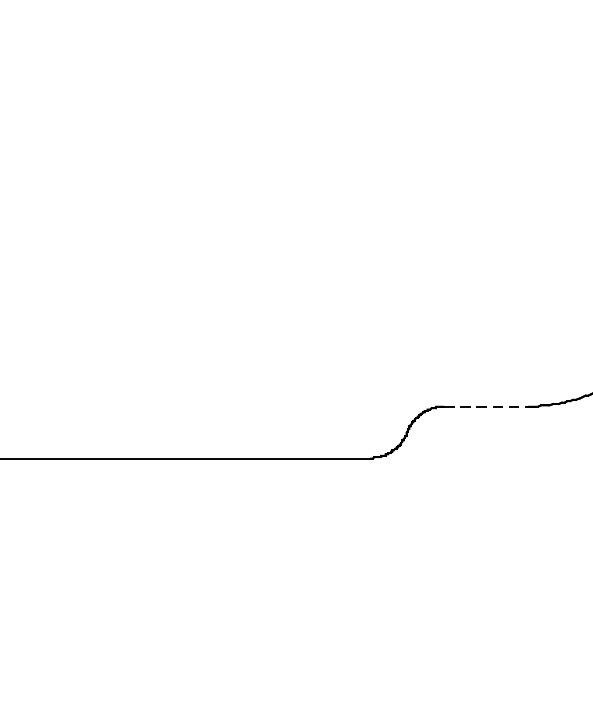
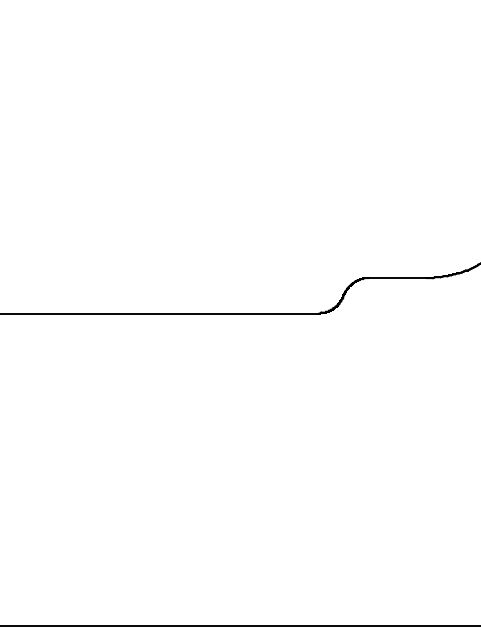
line: (485, 407) -> (397, 278), dashed -> solid

